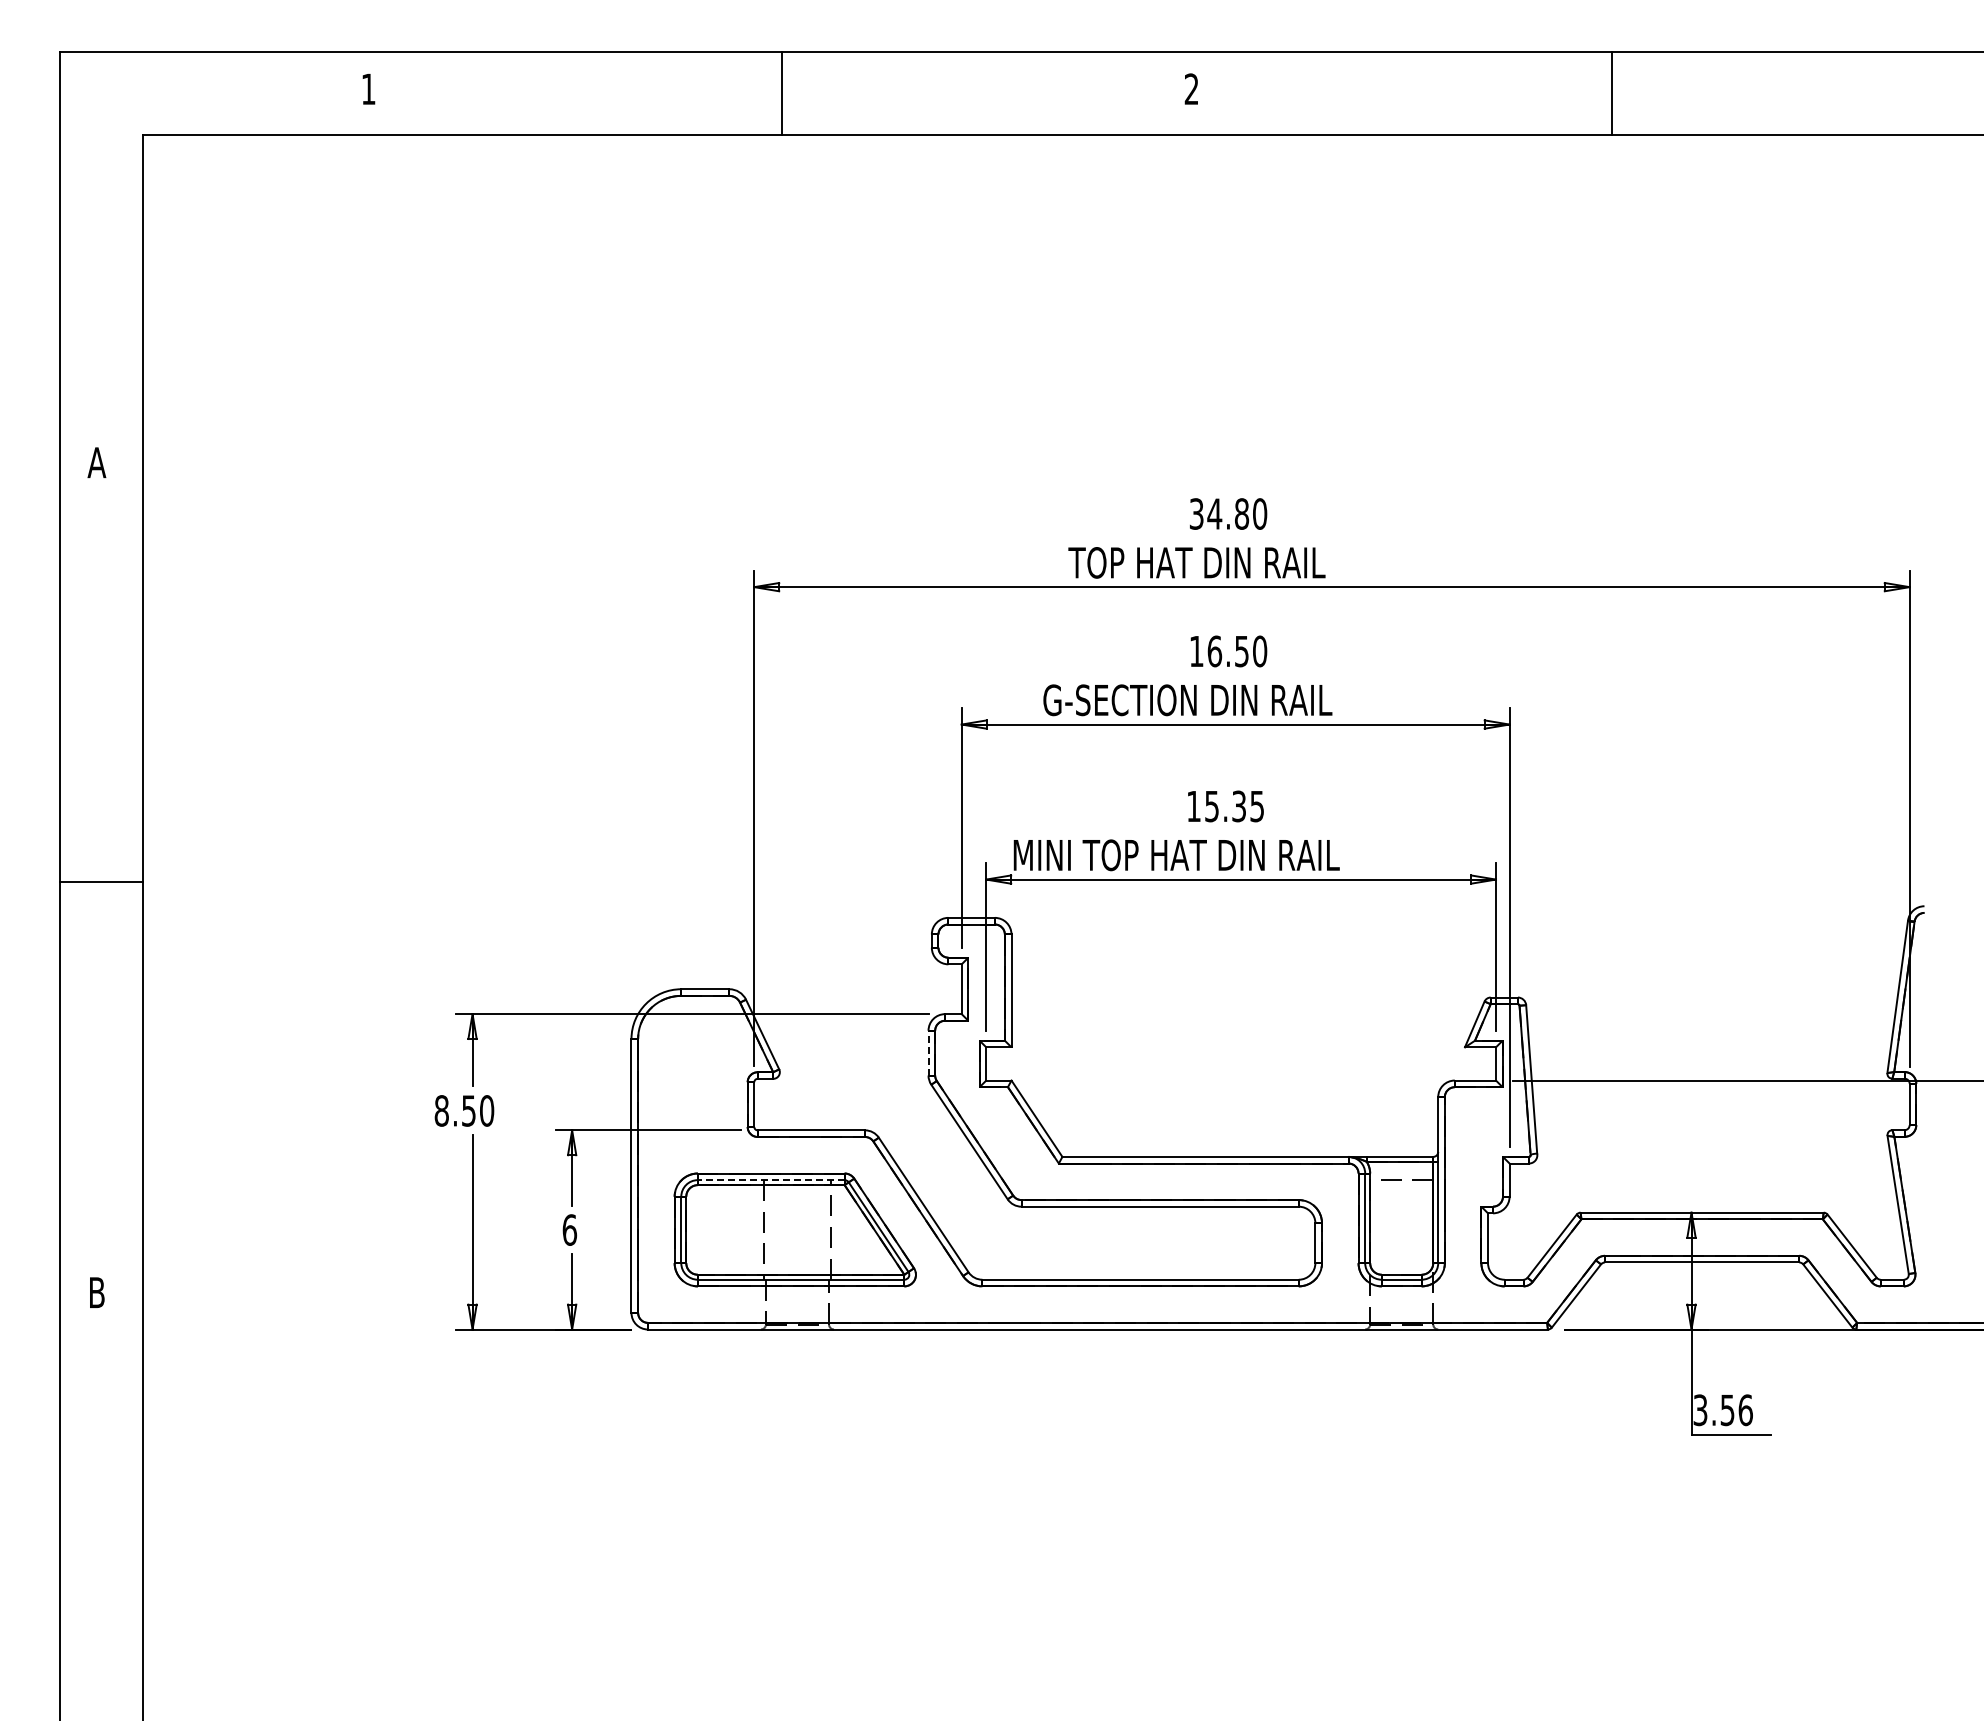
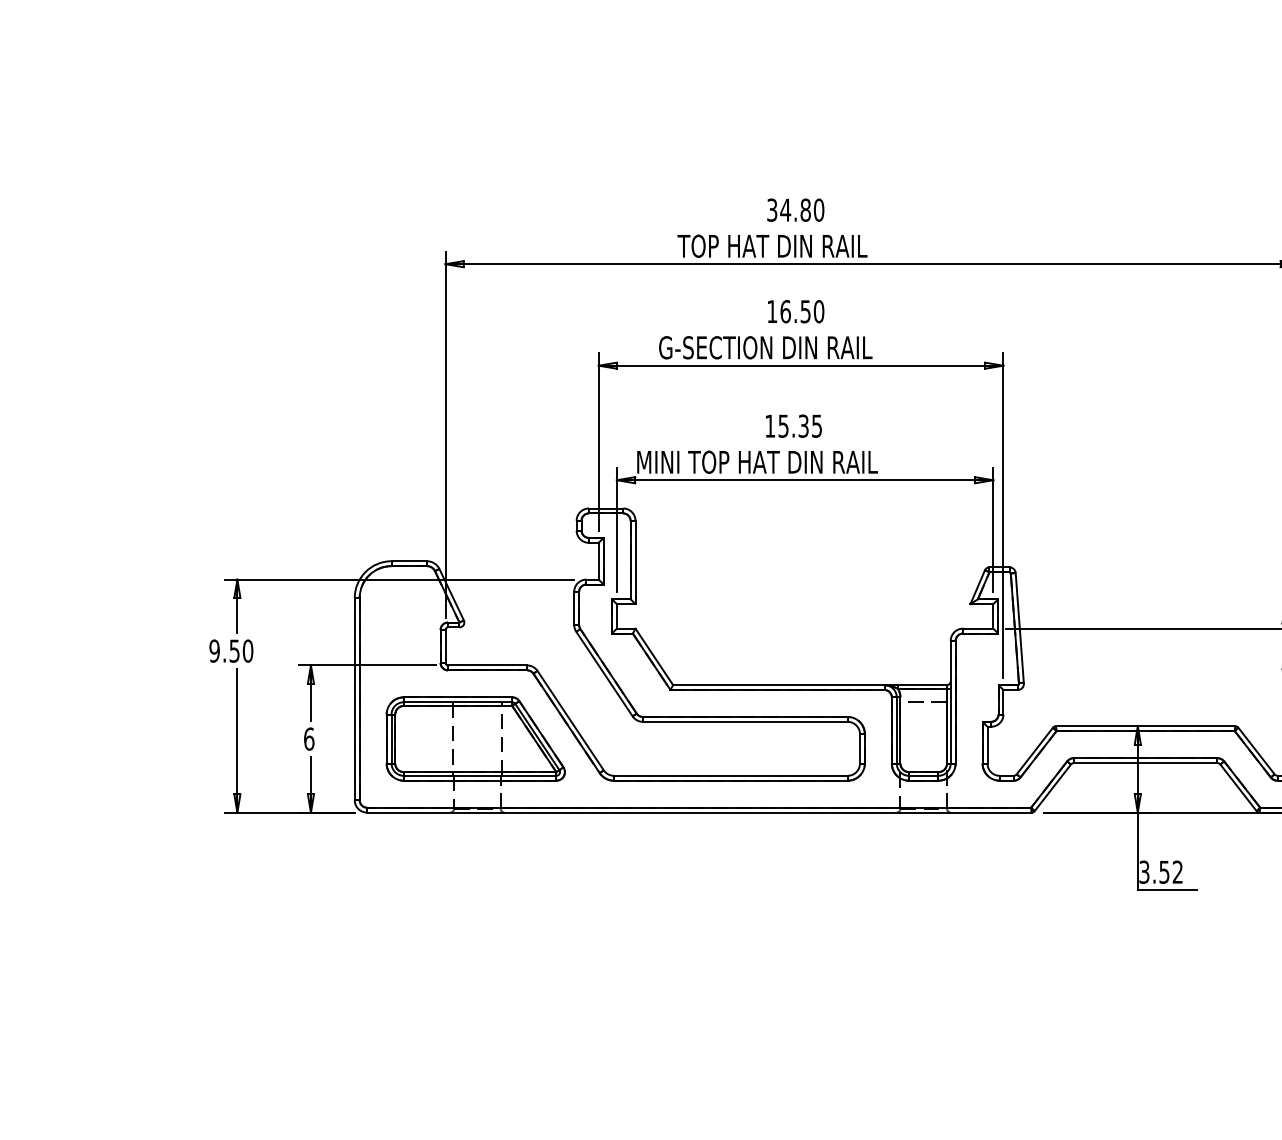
line: (928, 1052) -> (574, 607), dashed -> solid
text: (441, 1110) -> (214, 650), 8.50 -> 9.50
line: (770, 1180) -> (457, 702), dashed -> solid
text: (1745, 1410) -> (1177, 872), 3.56 -> 3.52

